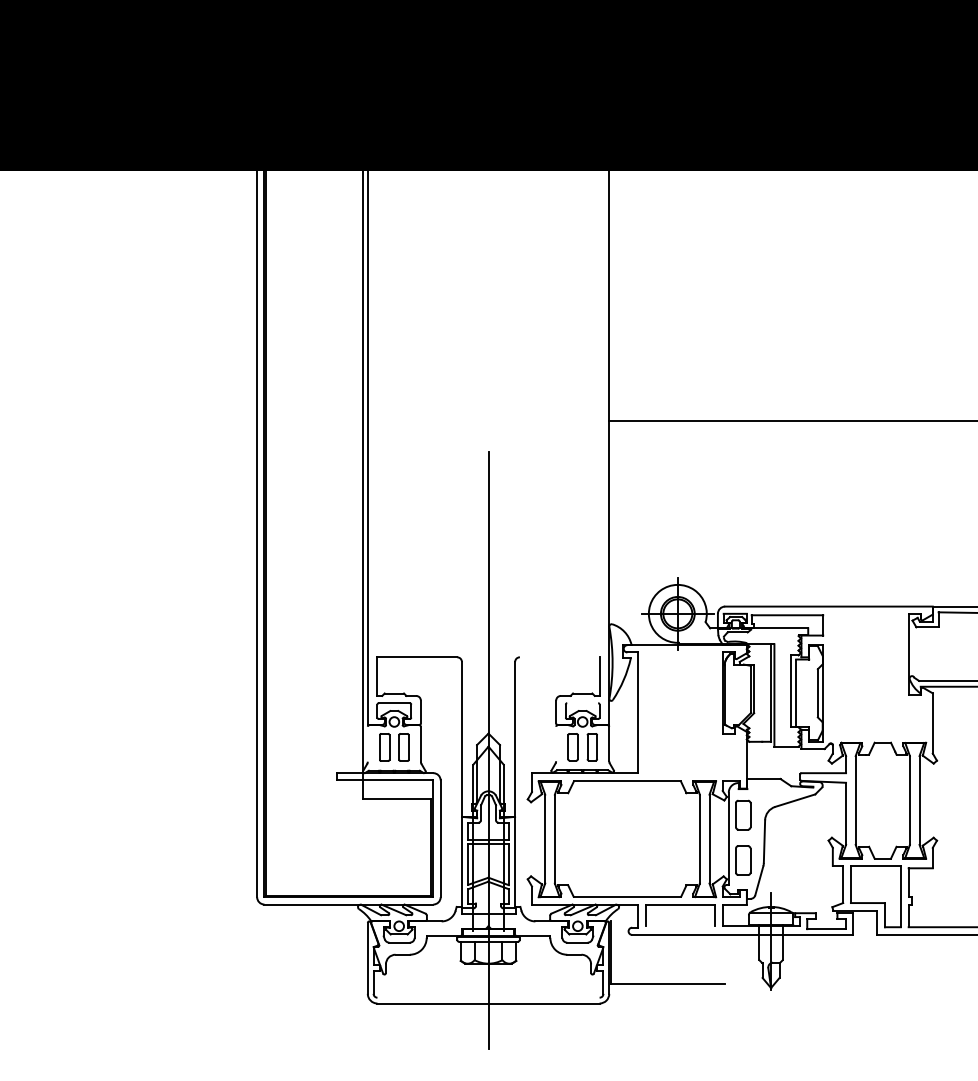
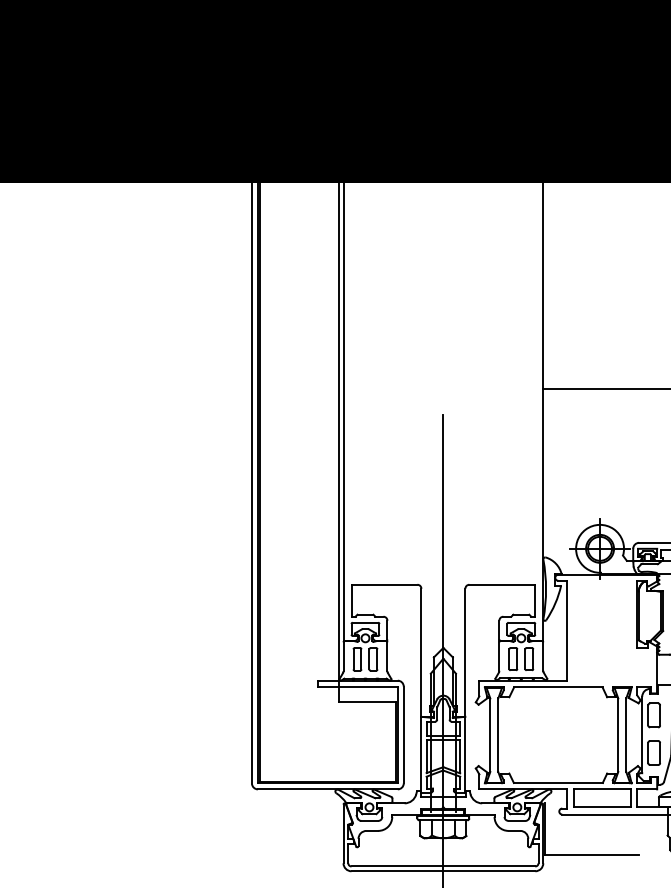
line: (559, 657) -> (502, 584), added
line: (582, 703) -> (521, 623), added
line: (367, 743) -> (343, 656), added
line: (556, 743) -> (499, 656), added
line: (680, 926) -> (602, 807), added
line: (488, 997) -> (443, 866), added

